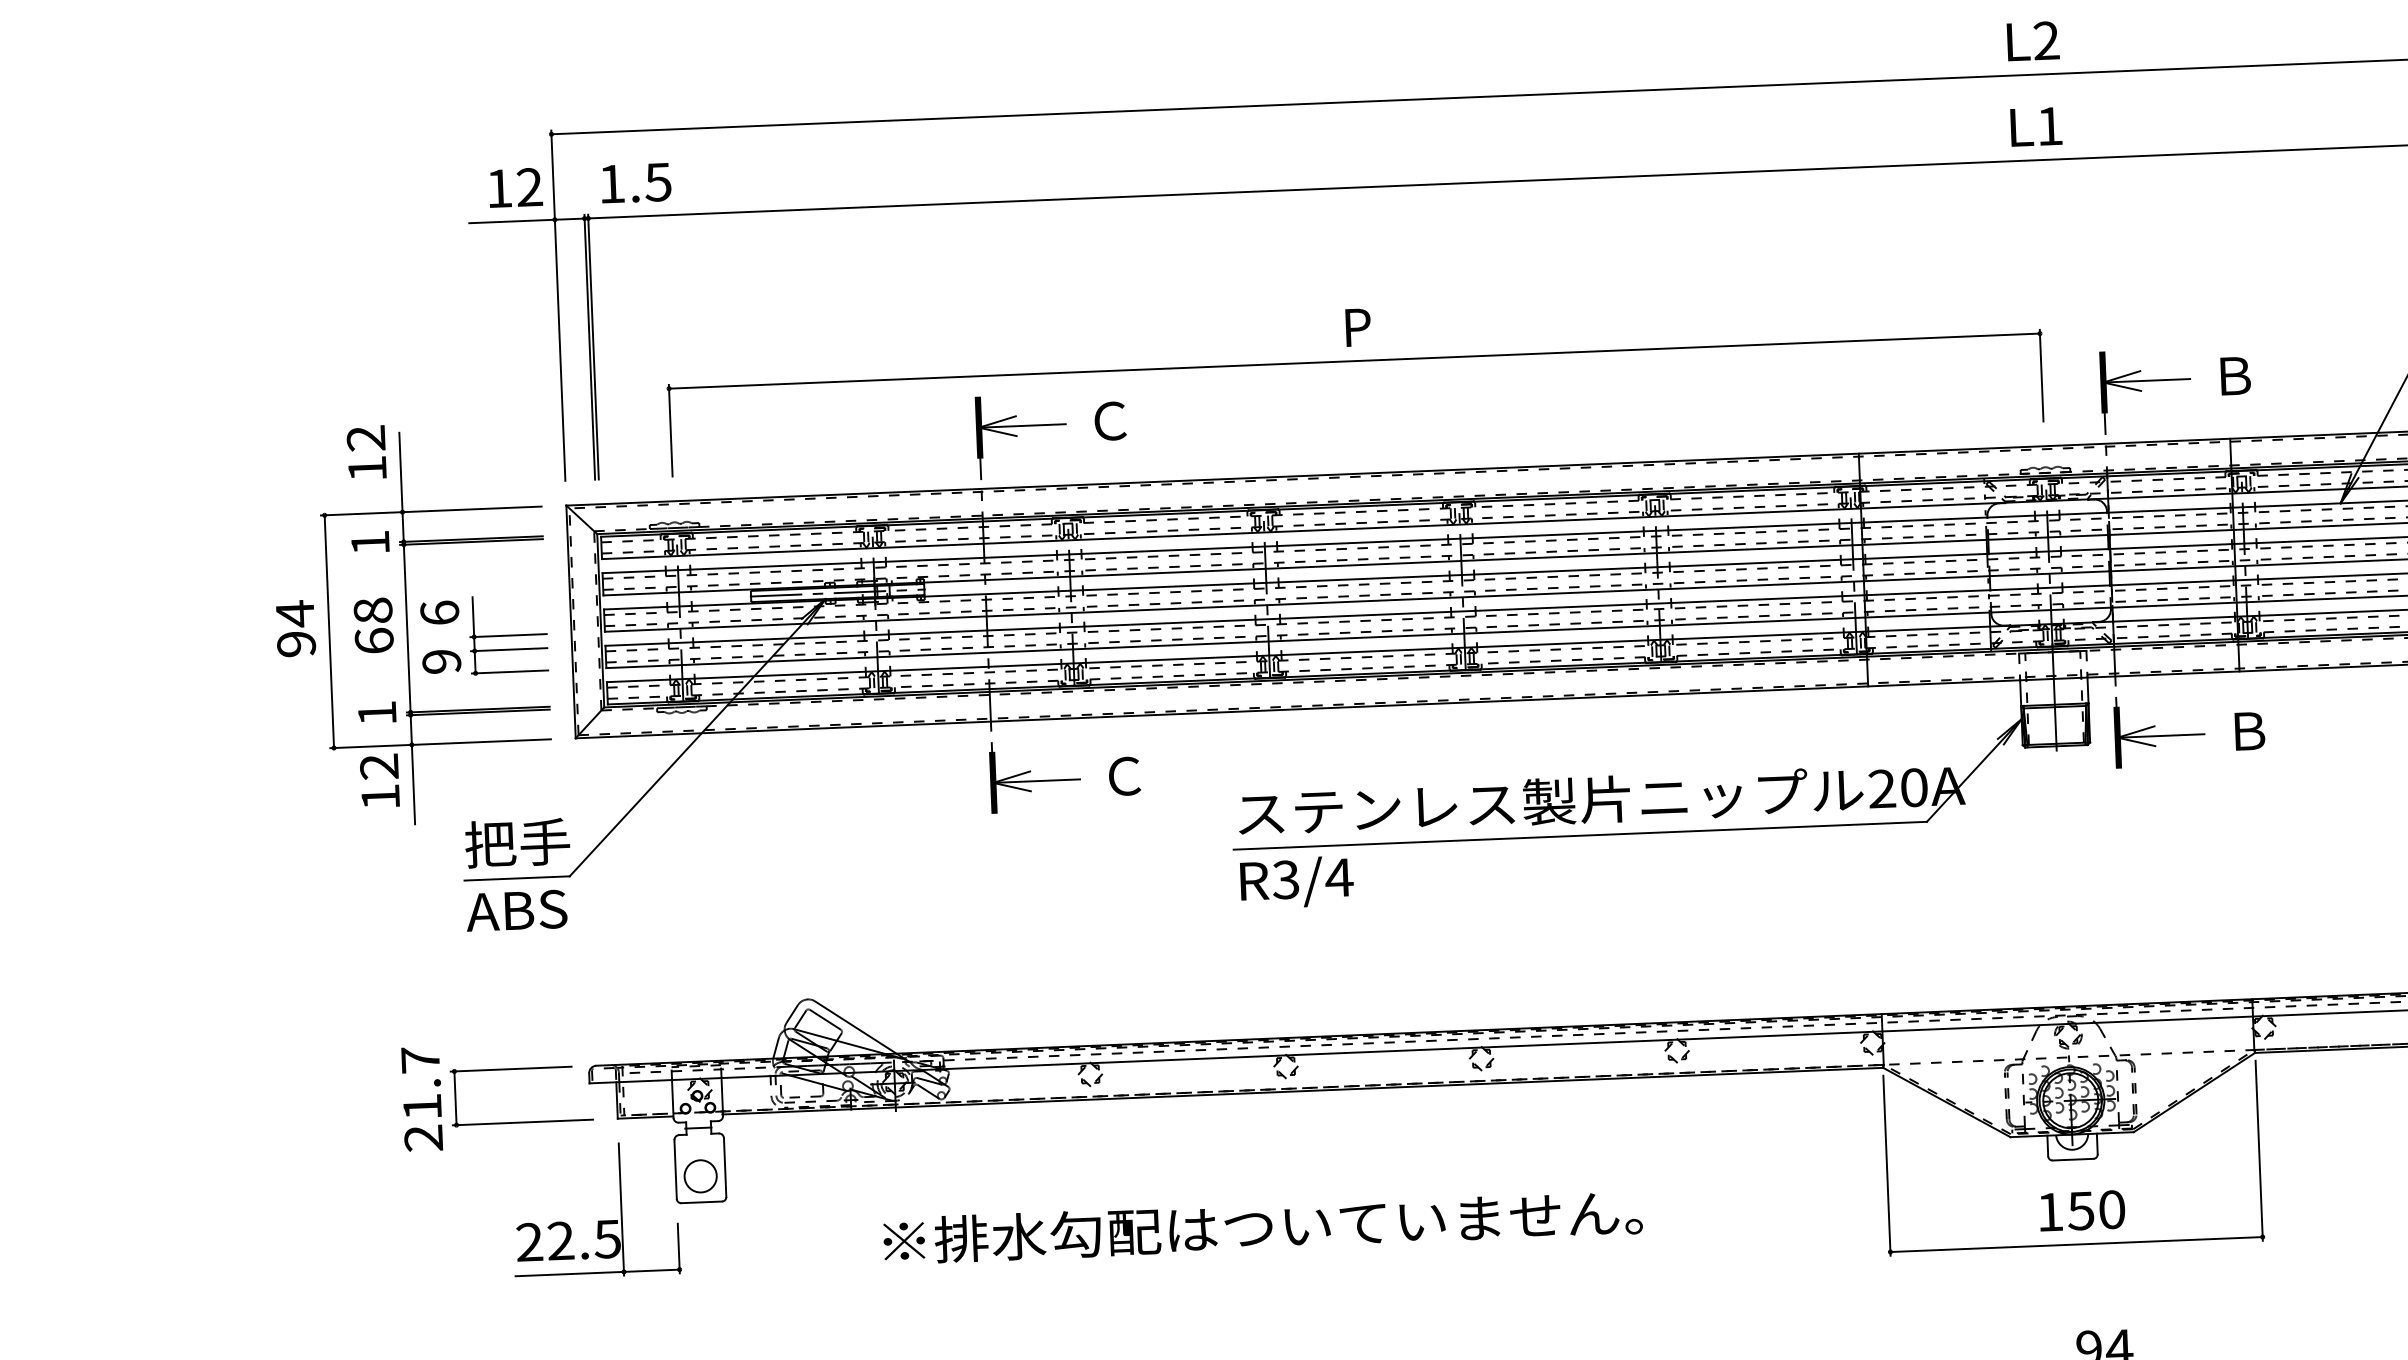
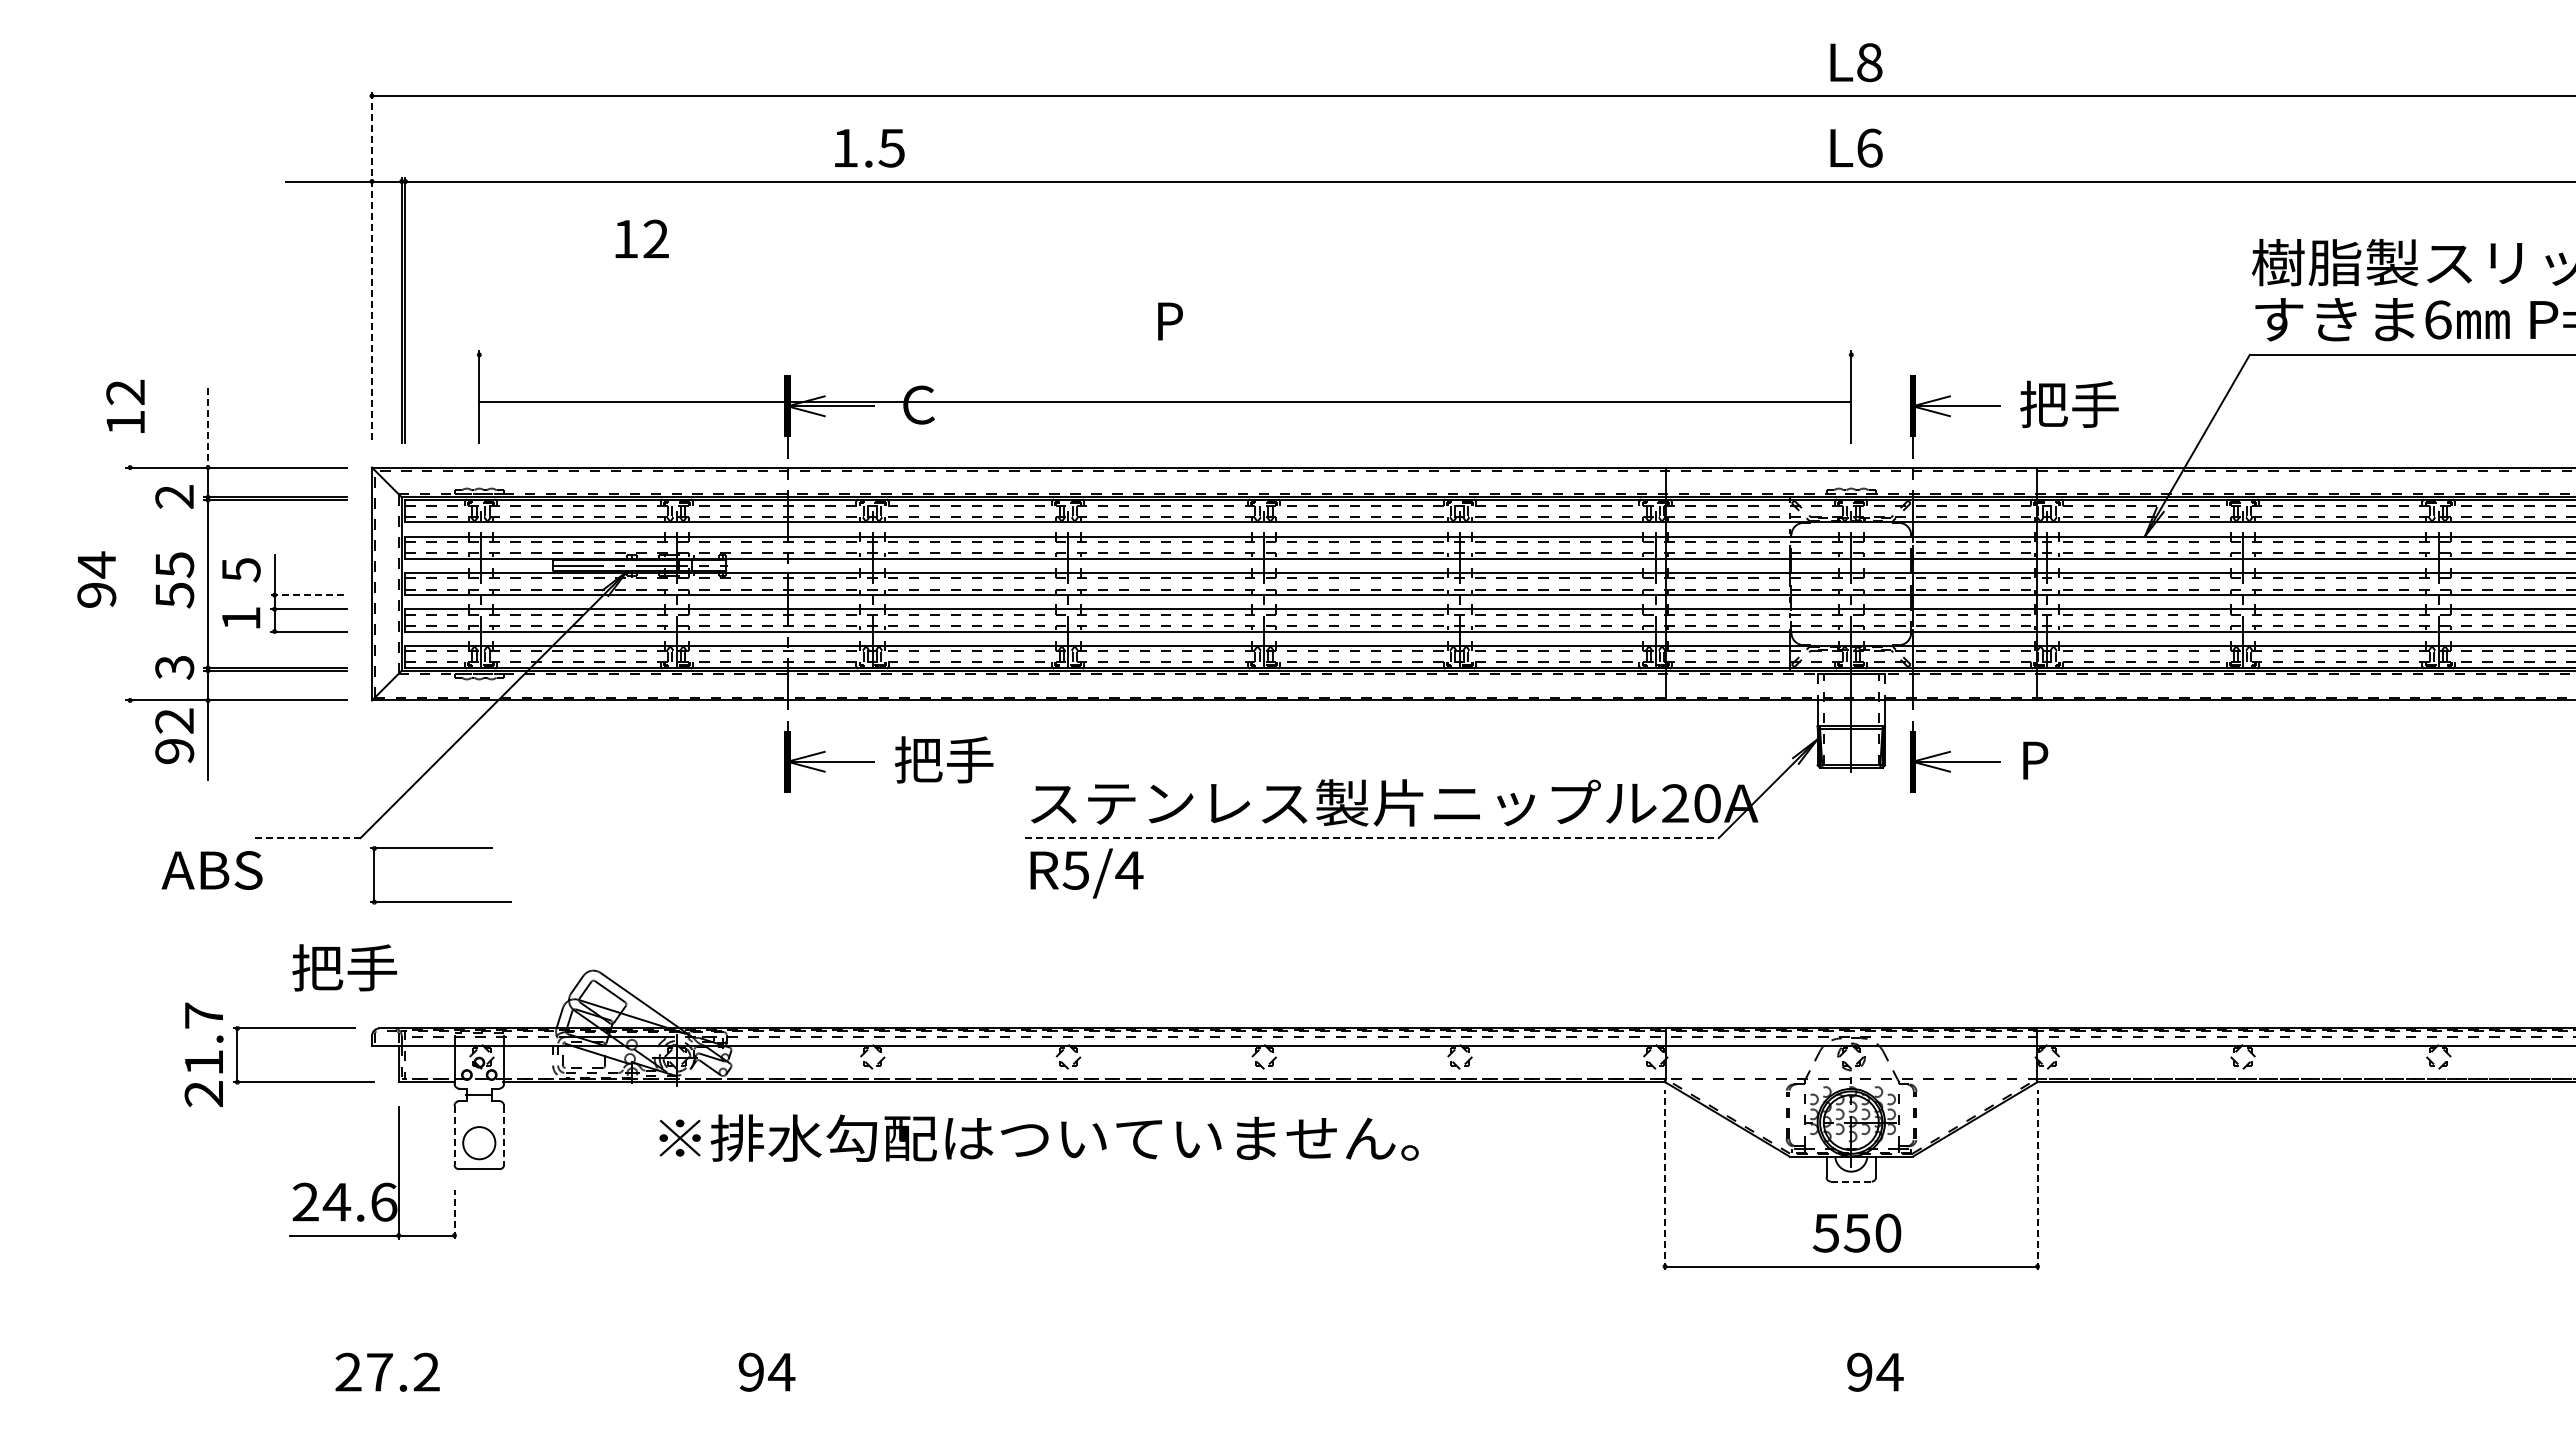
text: (2046, 40) -> (1869, 62), L2 -> L8
text: (2049, 125) -> (1869, 147), L1 -> L6
text: (635, 183) -> (869, 148), moved
text: (515, 187) -> (641, 238), moved
line: (558, 306) -> (372, 268), solid -> dashed
line: (1354, 360) -> (1165, 401), moved
text: (2259, 374) -> (2069, 404), Ｂ -> 把手
text: (366, 451) -> (125, 405), moved
line: (401, 472) -> (208, 427), solid -> dashed
text: (370, 542) -> (174, 496), 1 -> 2
text: (439, 612) -> (240, 569), 6 -> 5
text: (373, 626) -> (174, 580), 68 -> 55
line: (329, 631) -> (130, 583), removed
line: (509, 635) -> (309, 595), solid -> dashed
text: (441, 661) -> (240, 618), 9 -> 1
text: (377, 713) -> (174, 667), 1 -> 3
text: (2246, 731) -> (2041, 760), Ｂ -> P
text: (1149, 774) -> (943, 759), Ｃ -> 把手
text: (380, 797) -> (174, 751), 12 -> 92
line: (1579, 836) -> (1371, 838), solid -> dashed
text: (517, 842) -> (344, 967), moved
line: (516, 878) -> (307, 838), solid -> dashed
text: (1285, 879) -> (1075, 870), R3/4 -> R5/4
text: (516, 910) -> (211, 870), moved
part: (652, 936) -> (440, 901), added
line: (2259, 1150) -> (2037, 1179), solid -> dashed
line: (2073, 1159) -> (1851, 1181), solid -> dashed
line: (1887, 1165) -> (1665, 1179), solid -> dashed
line: (725, 1167) -> (504, 1135), solid -> dashed
line: (675, 1169) -> (454, 1135), solid -> dashed
text: (2049, 1212) -> (1825, 1233), 150 -> 550
text: (1262, 1226) -> (1038, 1137), moved
text: (583, 1239) -> (359, 1201), 22.5 -> 24.6
line: (678, 1248) -> (454, 1214), solid -> dashed

